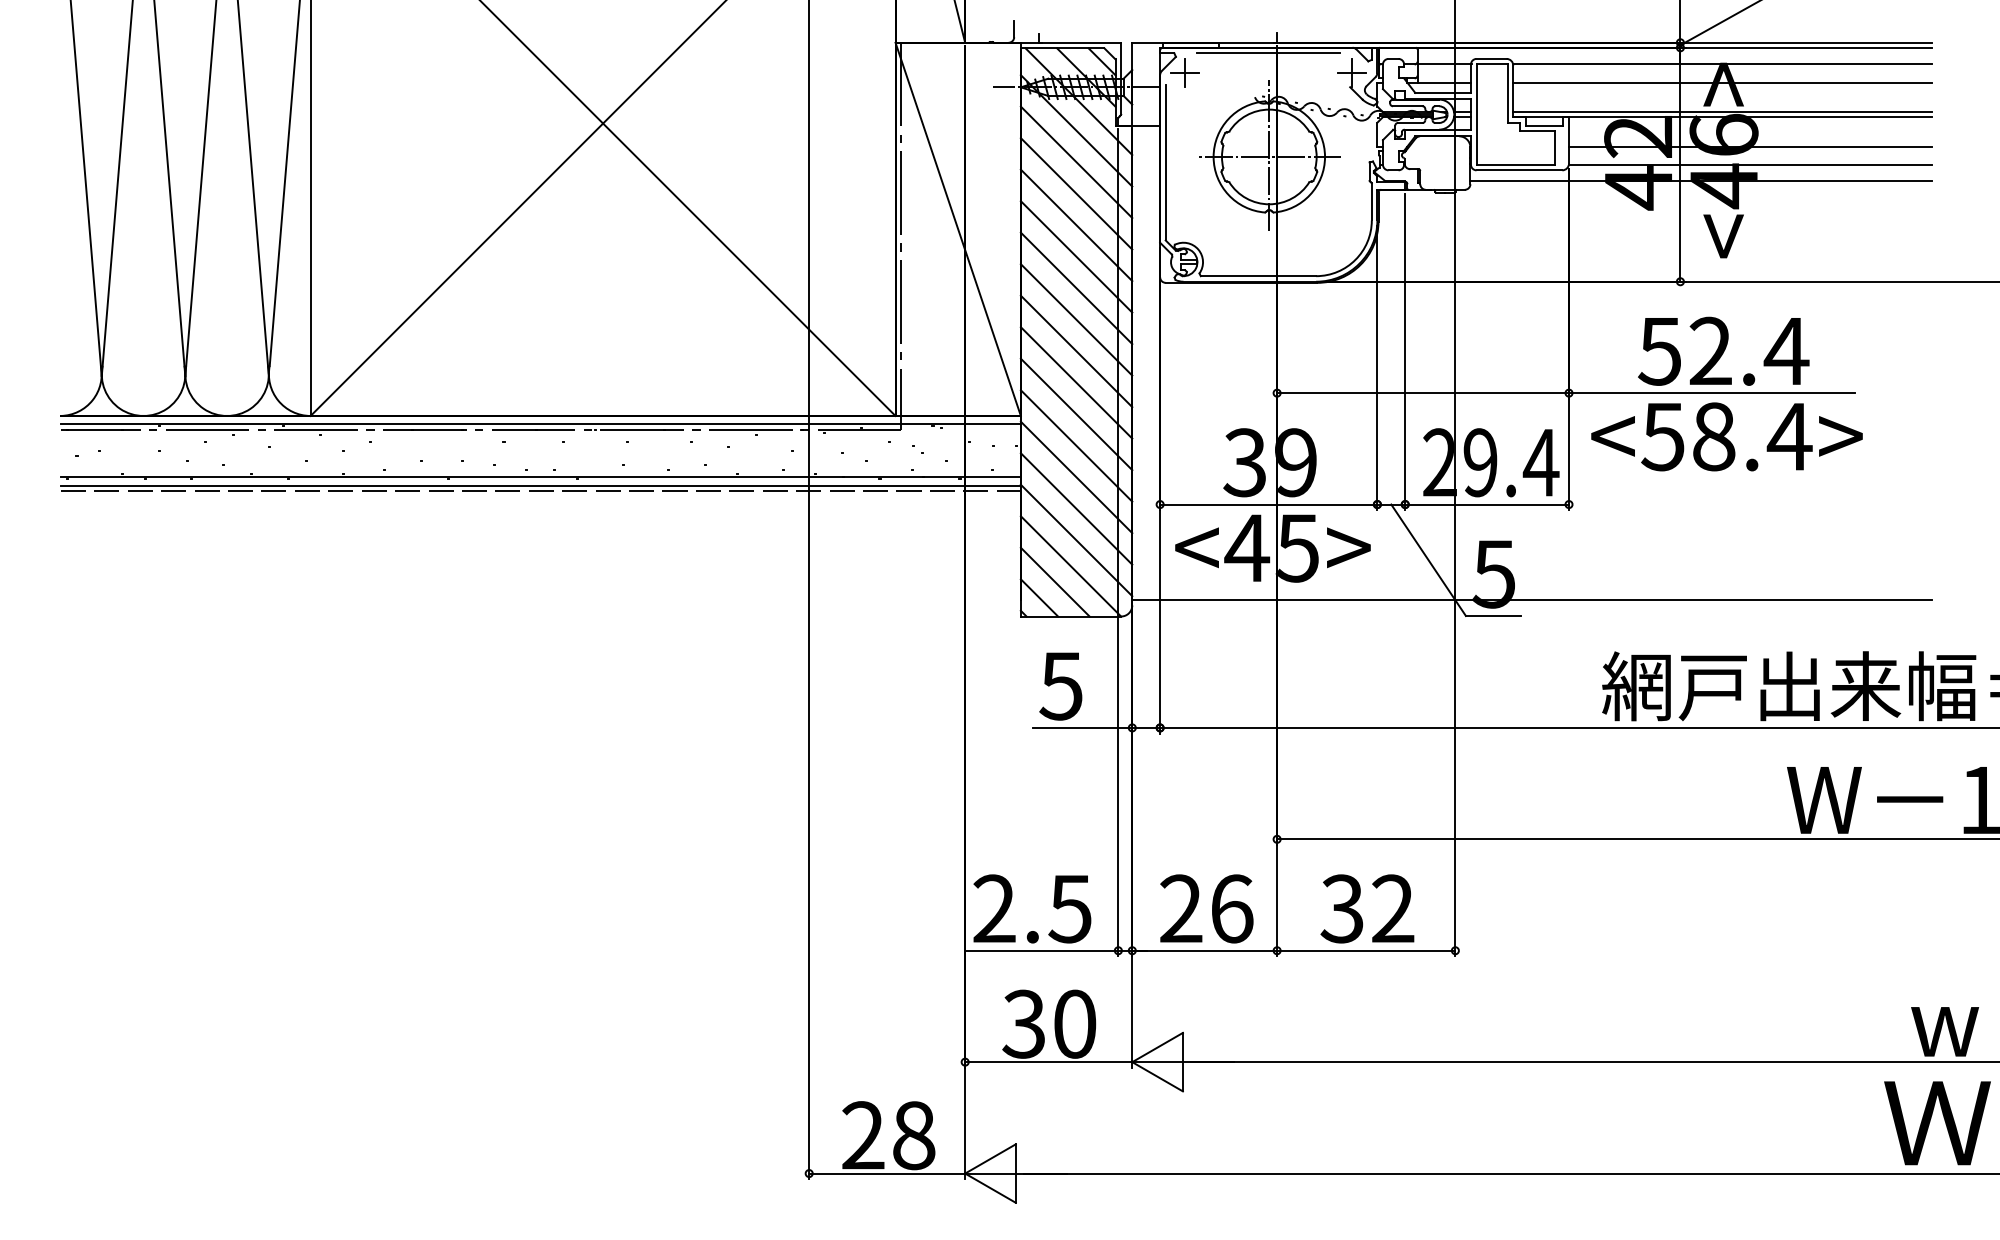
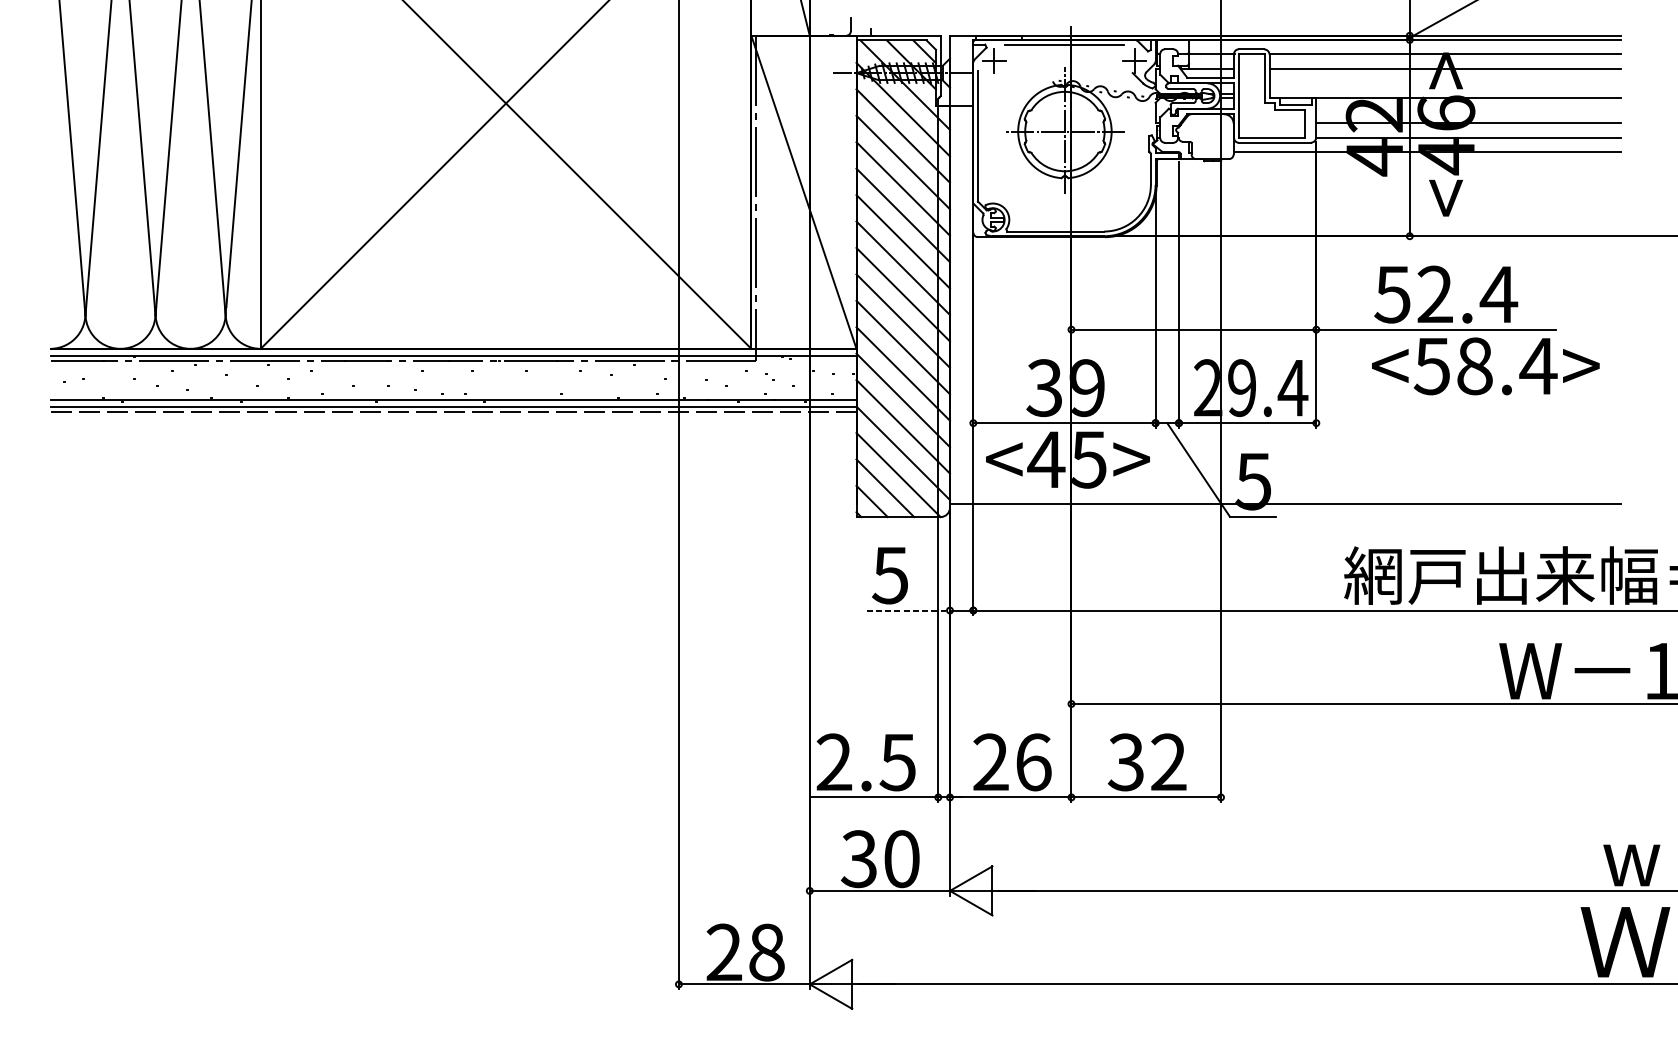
line: (1722, 112) -> (1445, 94), removed
text: (1726, 436) -> (1485, 366), moved
line: (1082, 727) -> (908, 610), solid -> dashed

